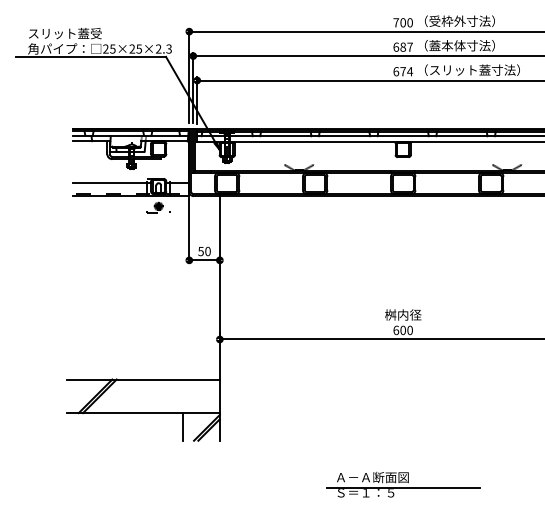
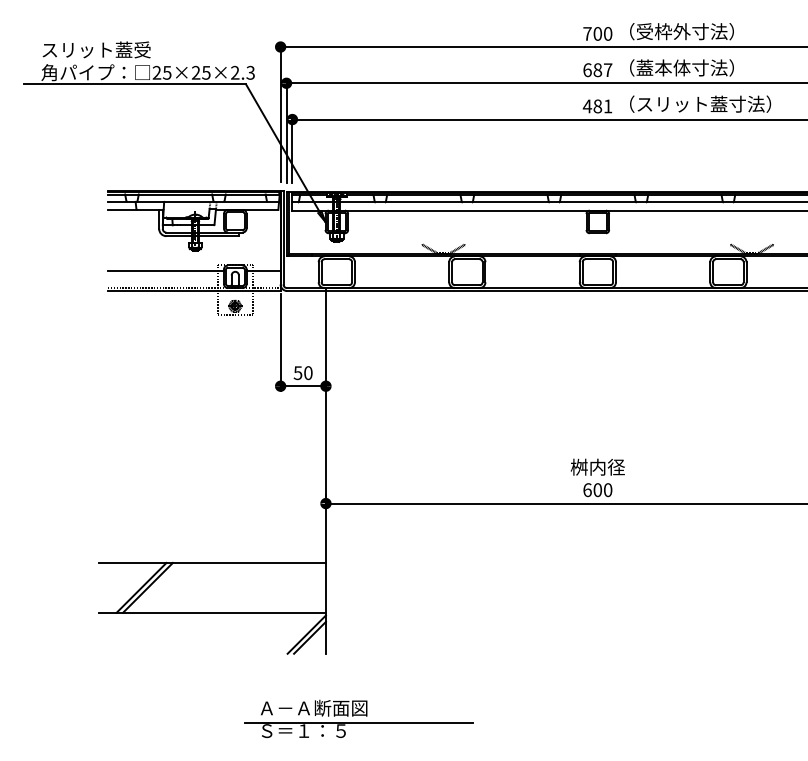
text: (403, 71) -> (598, 106), 674 -> 481
line: (183, 426) -> (272, 632), removed
part: (403, 484) -> (359, 718), moved

